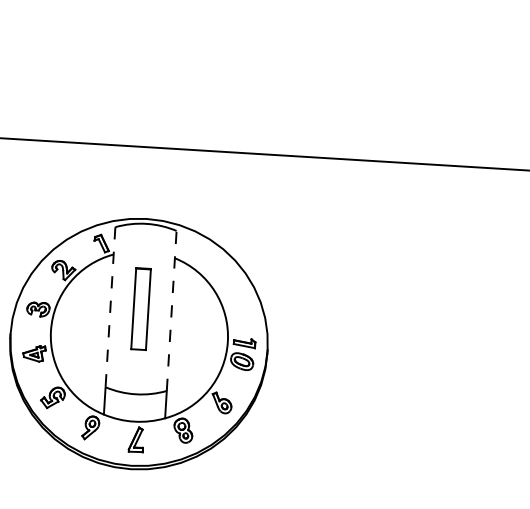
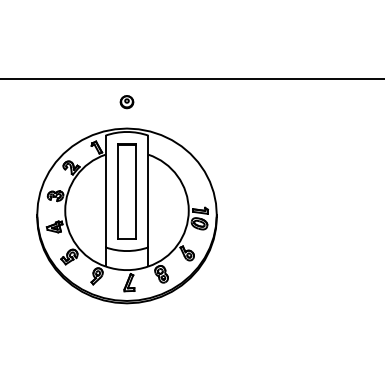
part: (148, 181) -> (126, 102), added
line: (110, 307) -> (105, 191), dashed -> solid
part: (140, 309) -> (126, 191), size x1.67
line: (171, 310) -> (148, 191), dashed -> solid

